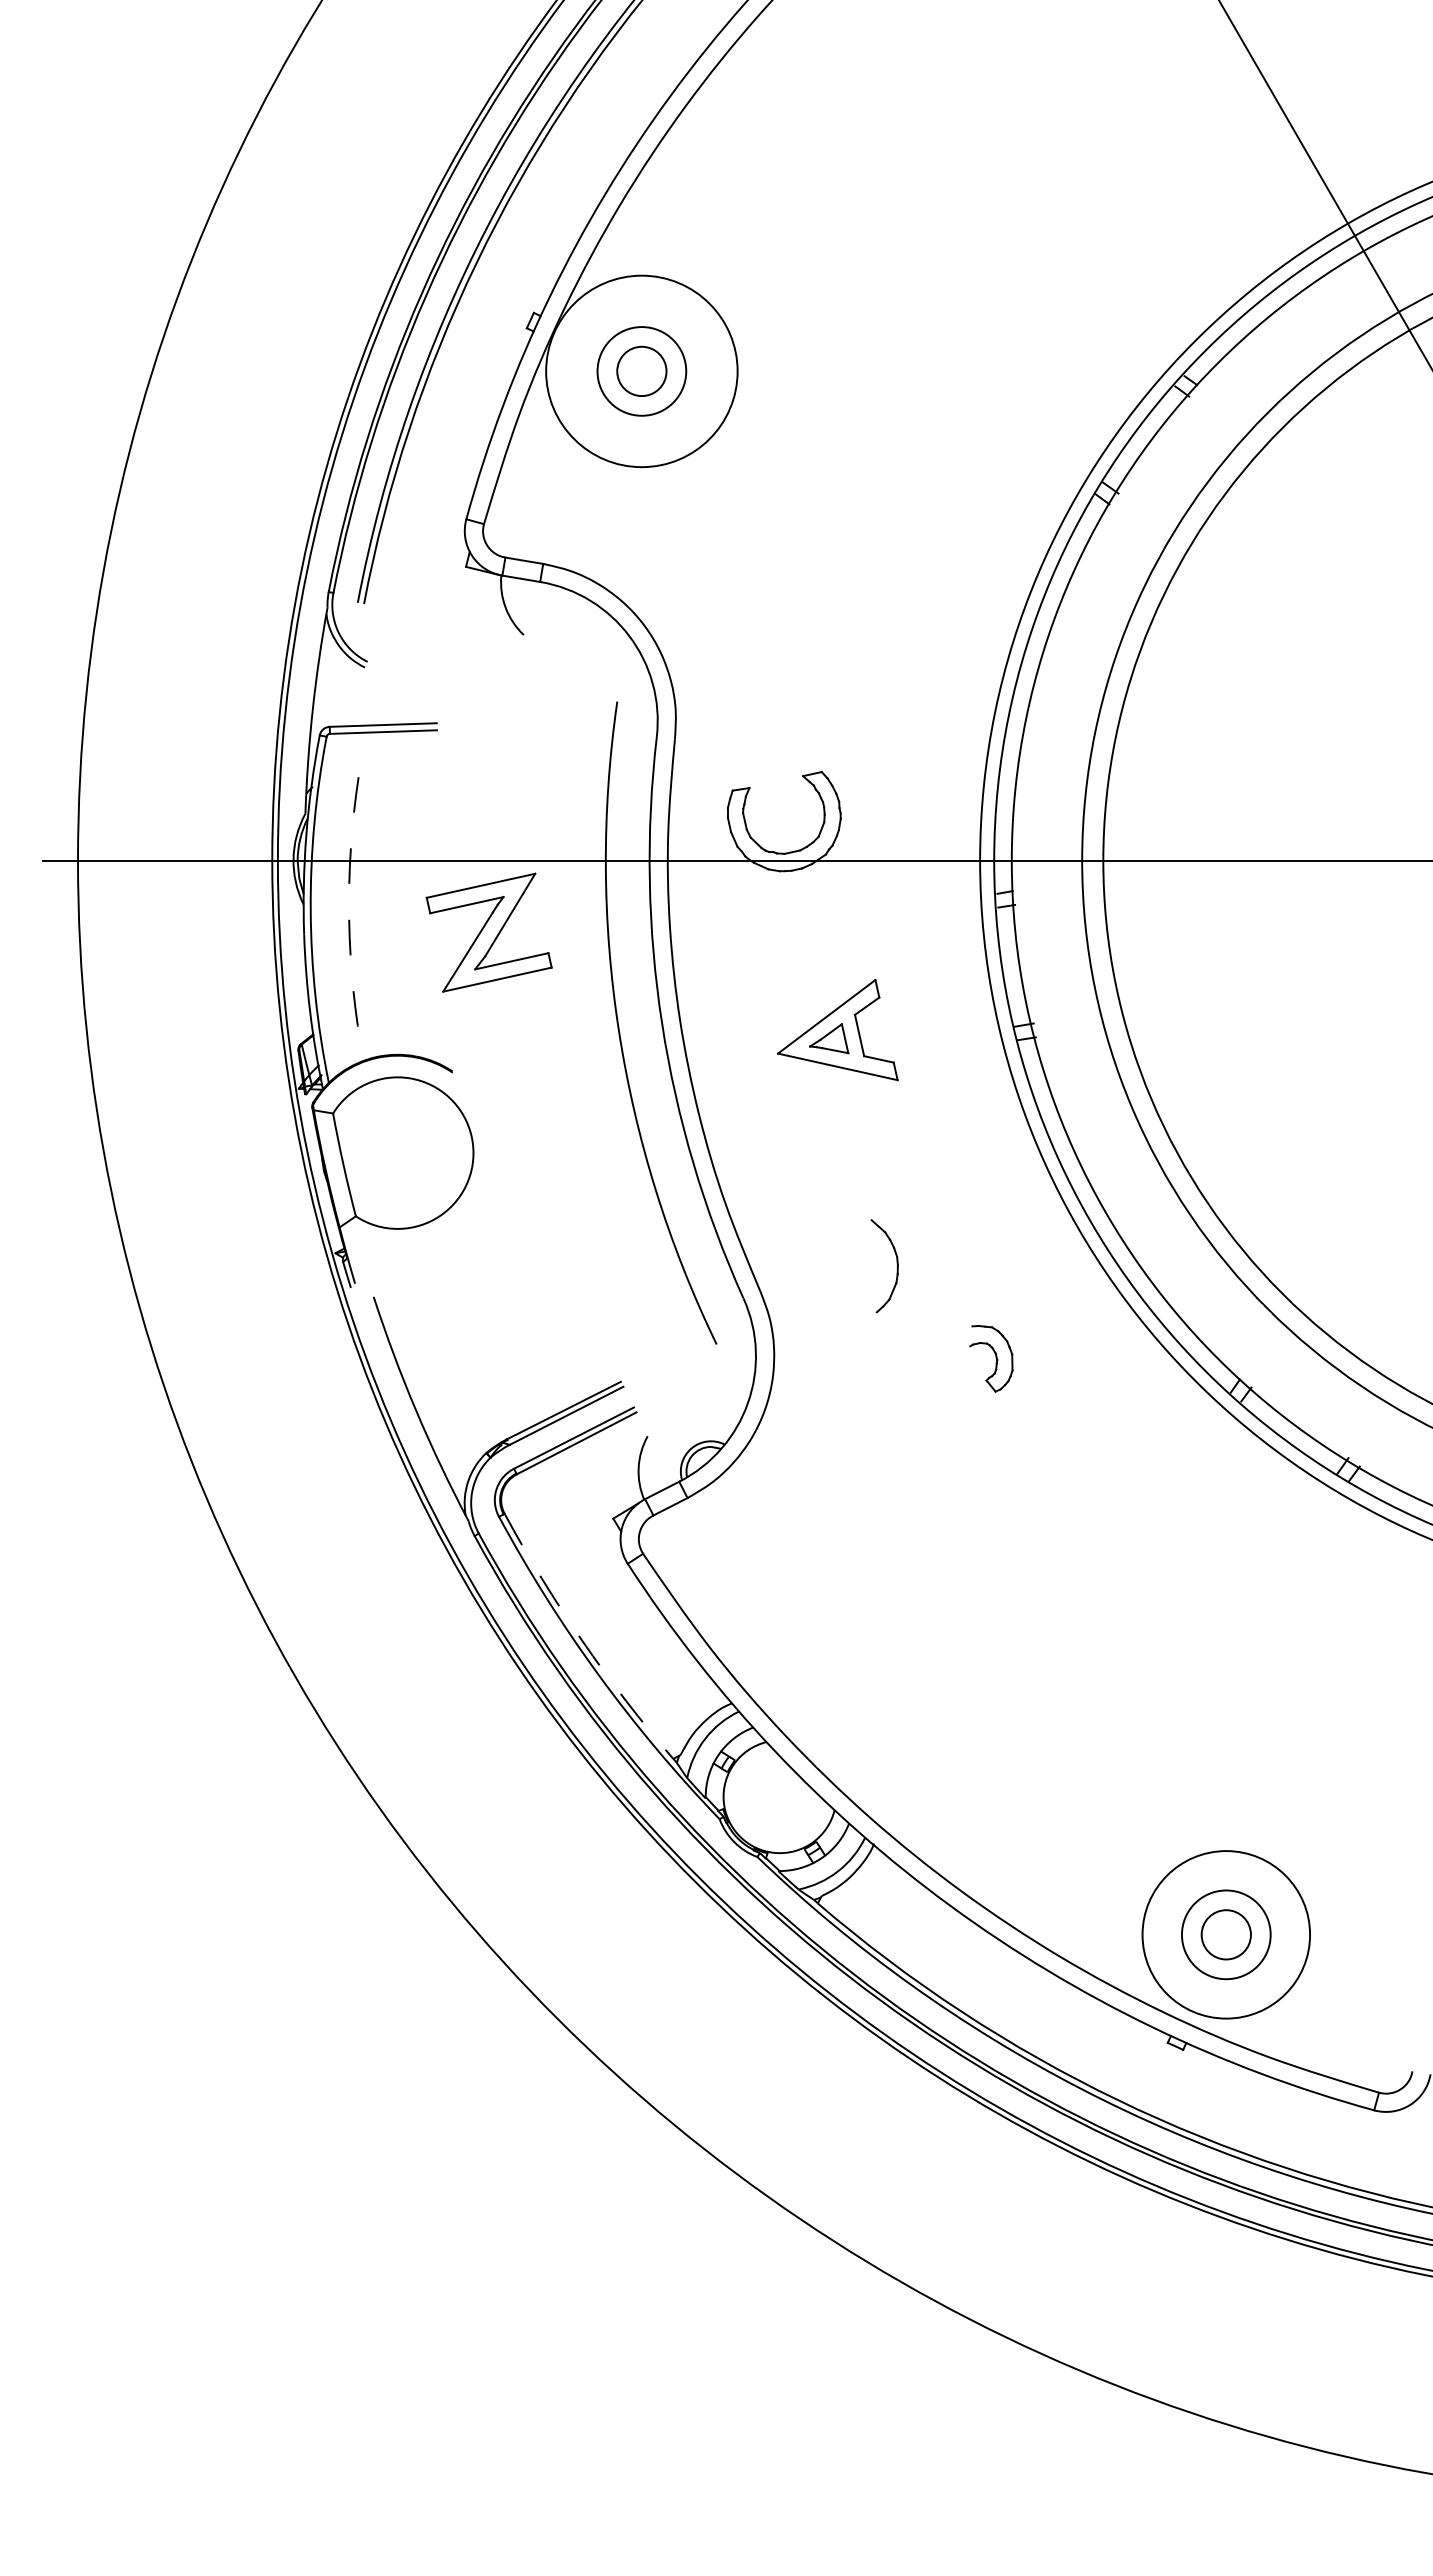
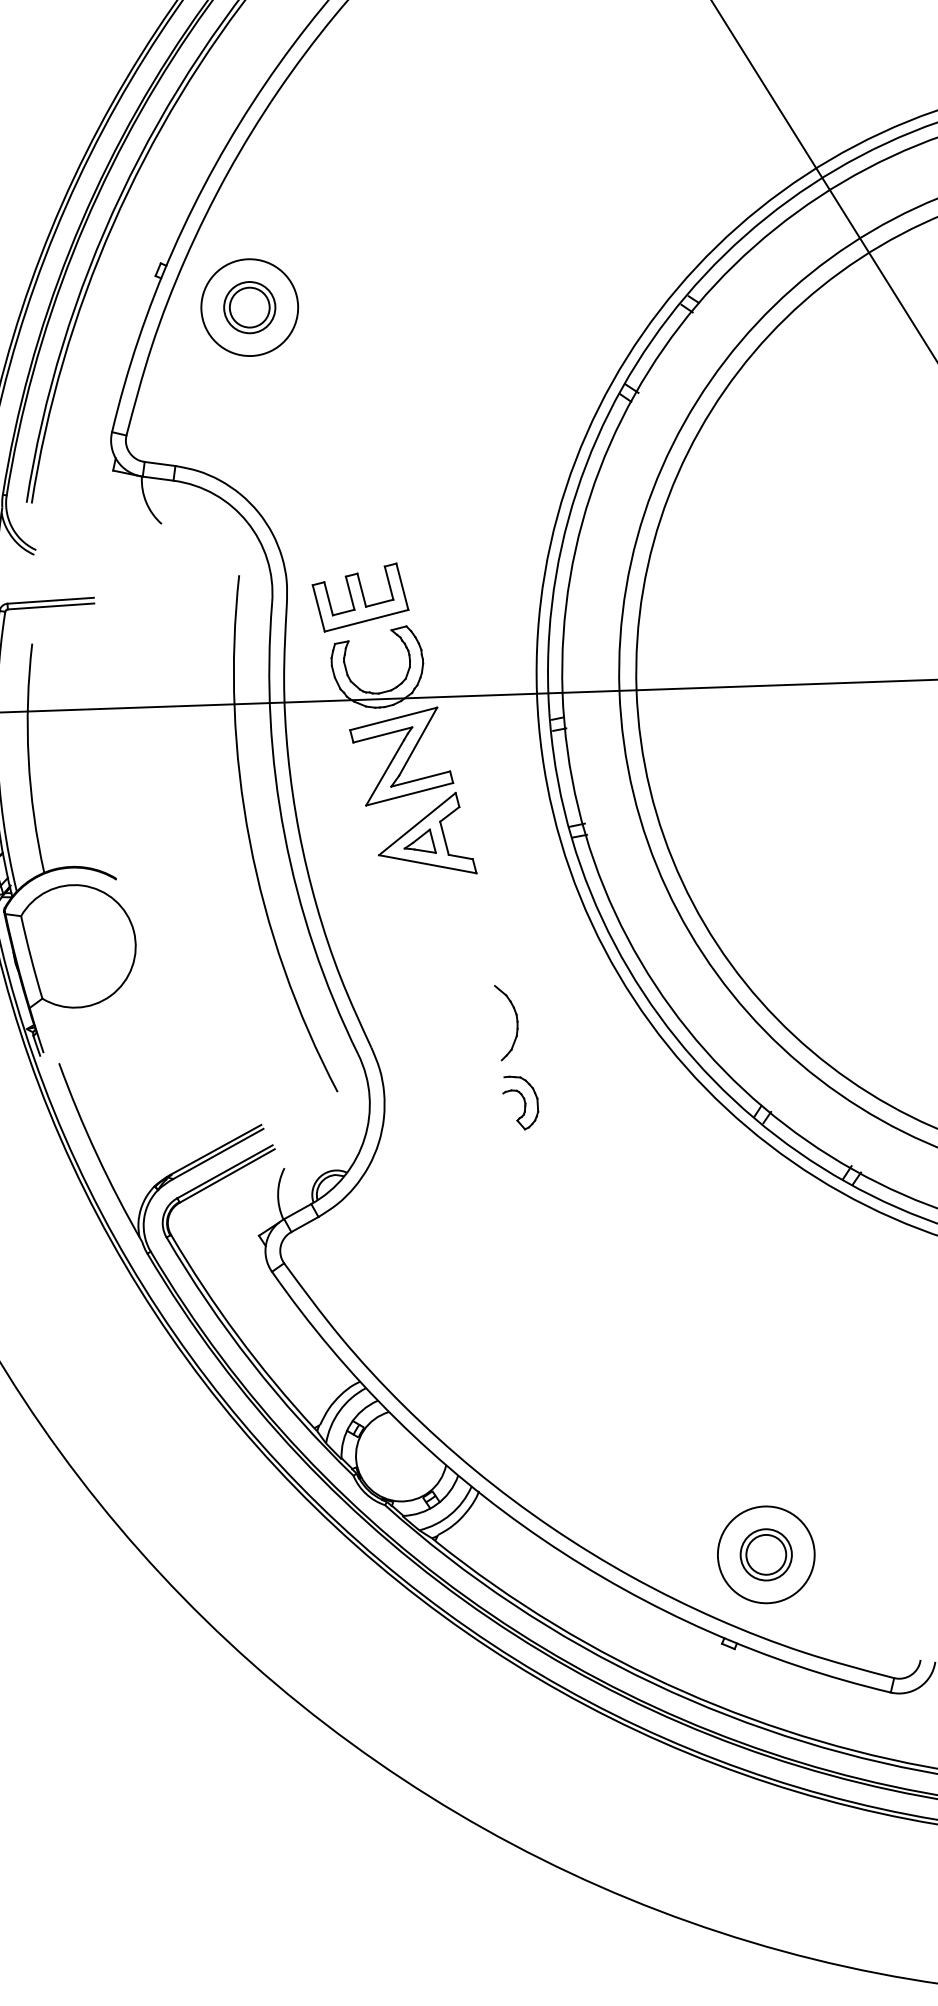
circle: (641, 371) -> (249, 307), size x0.62
circle: (641, 371) -> (249, 307), size x0.71
part: (765, 734) -> (359, 597), added
arc: (349, 919) -> (28, 758), dashed -> solid
part: (488, 932) -> (401, 756), moved
part: (896, 1264) -> (516, 1021), moved
part: (991, 1358) -> (520, 1102), moved
arc: (582, 1640) -> (237, 1335), dashed -> solid
circle: (1226, 1934) -> (766, 1554), size x0.71
circle: (1226, 1934) -> (766, 1554), size x0.71

